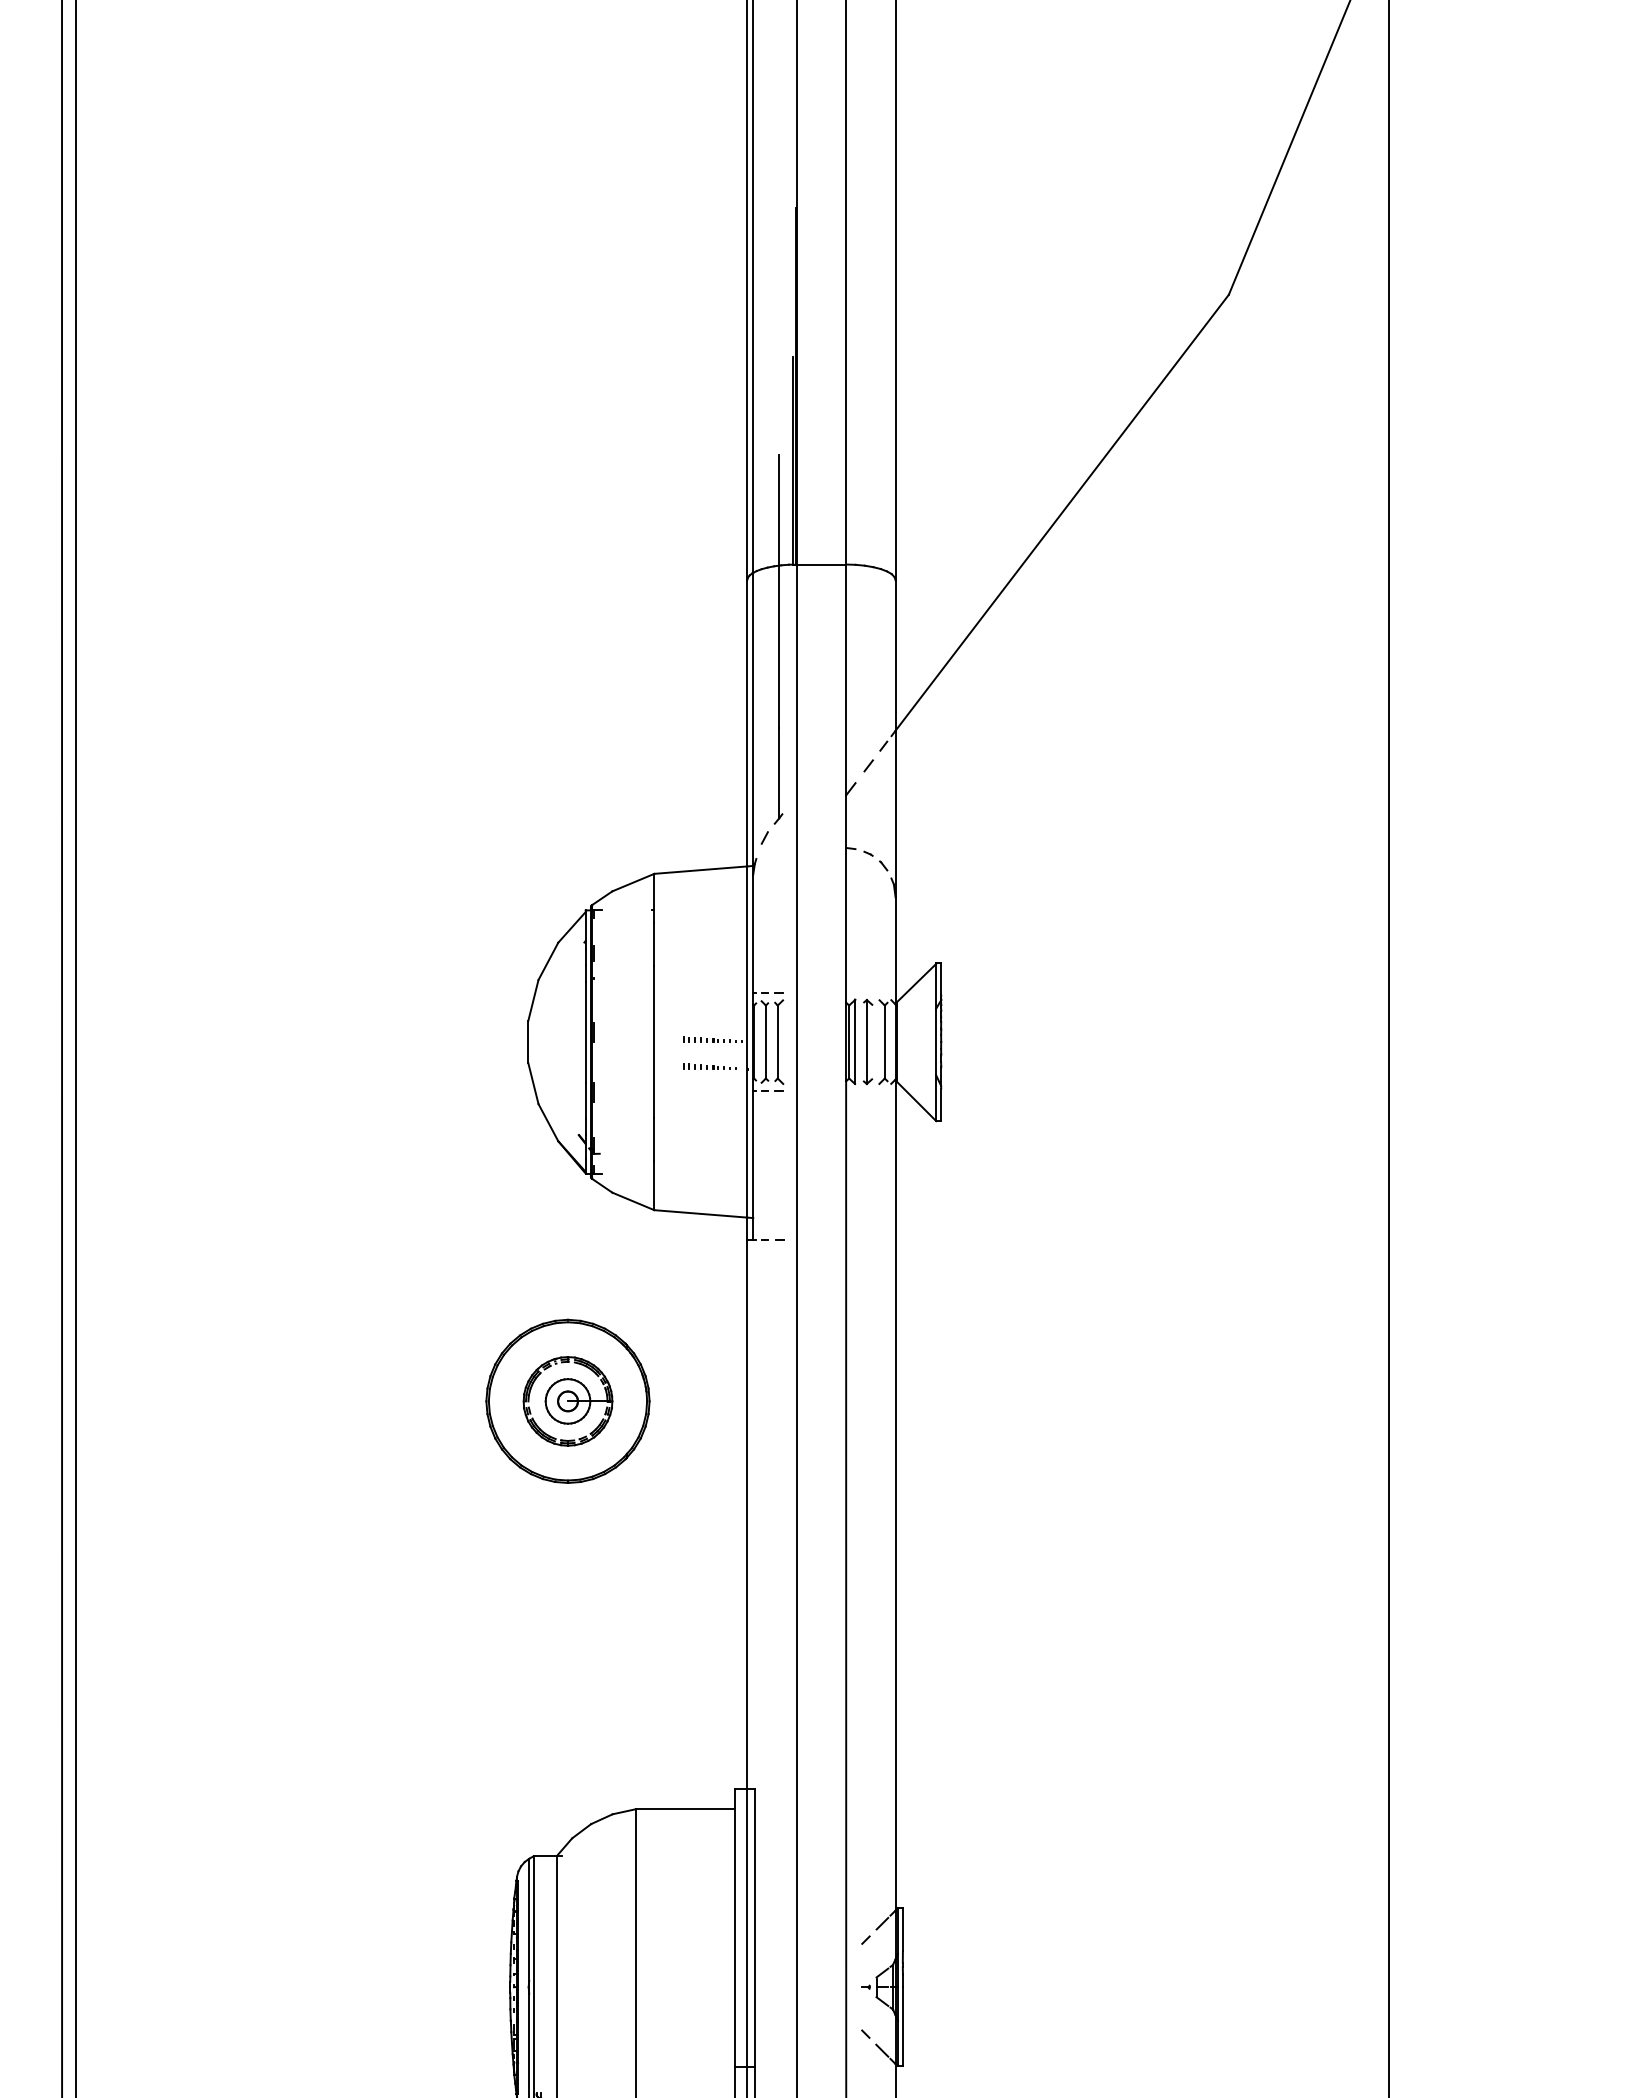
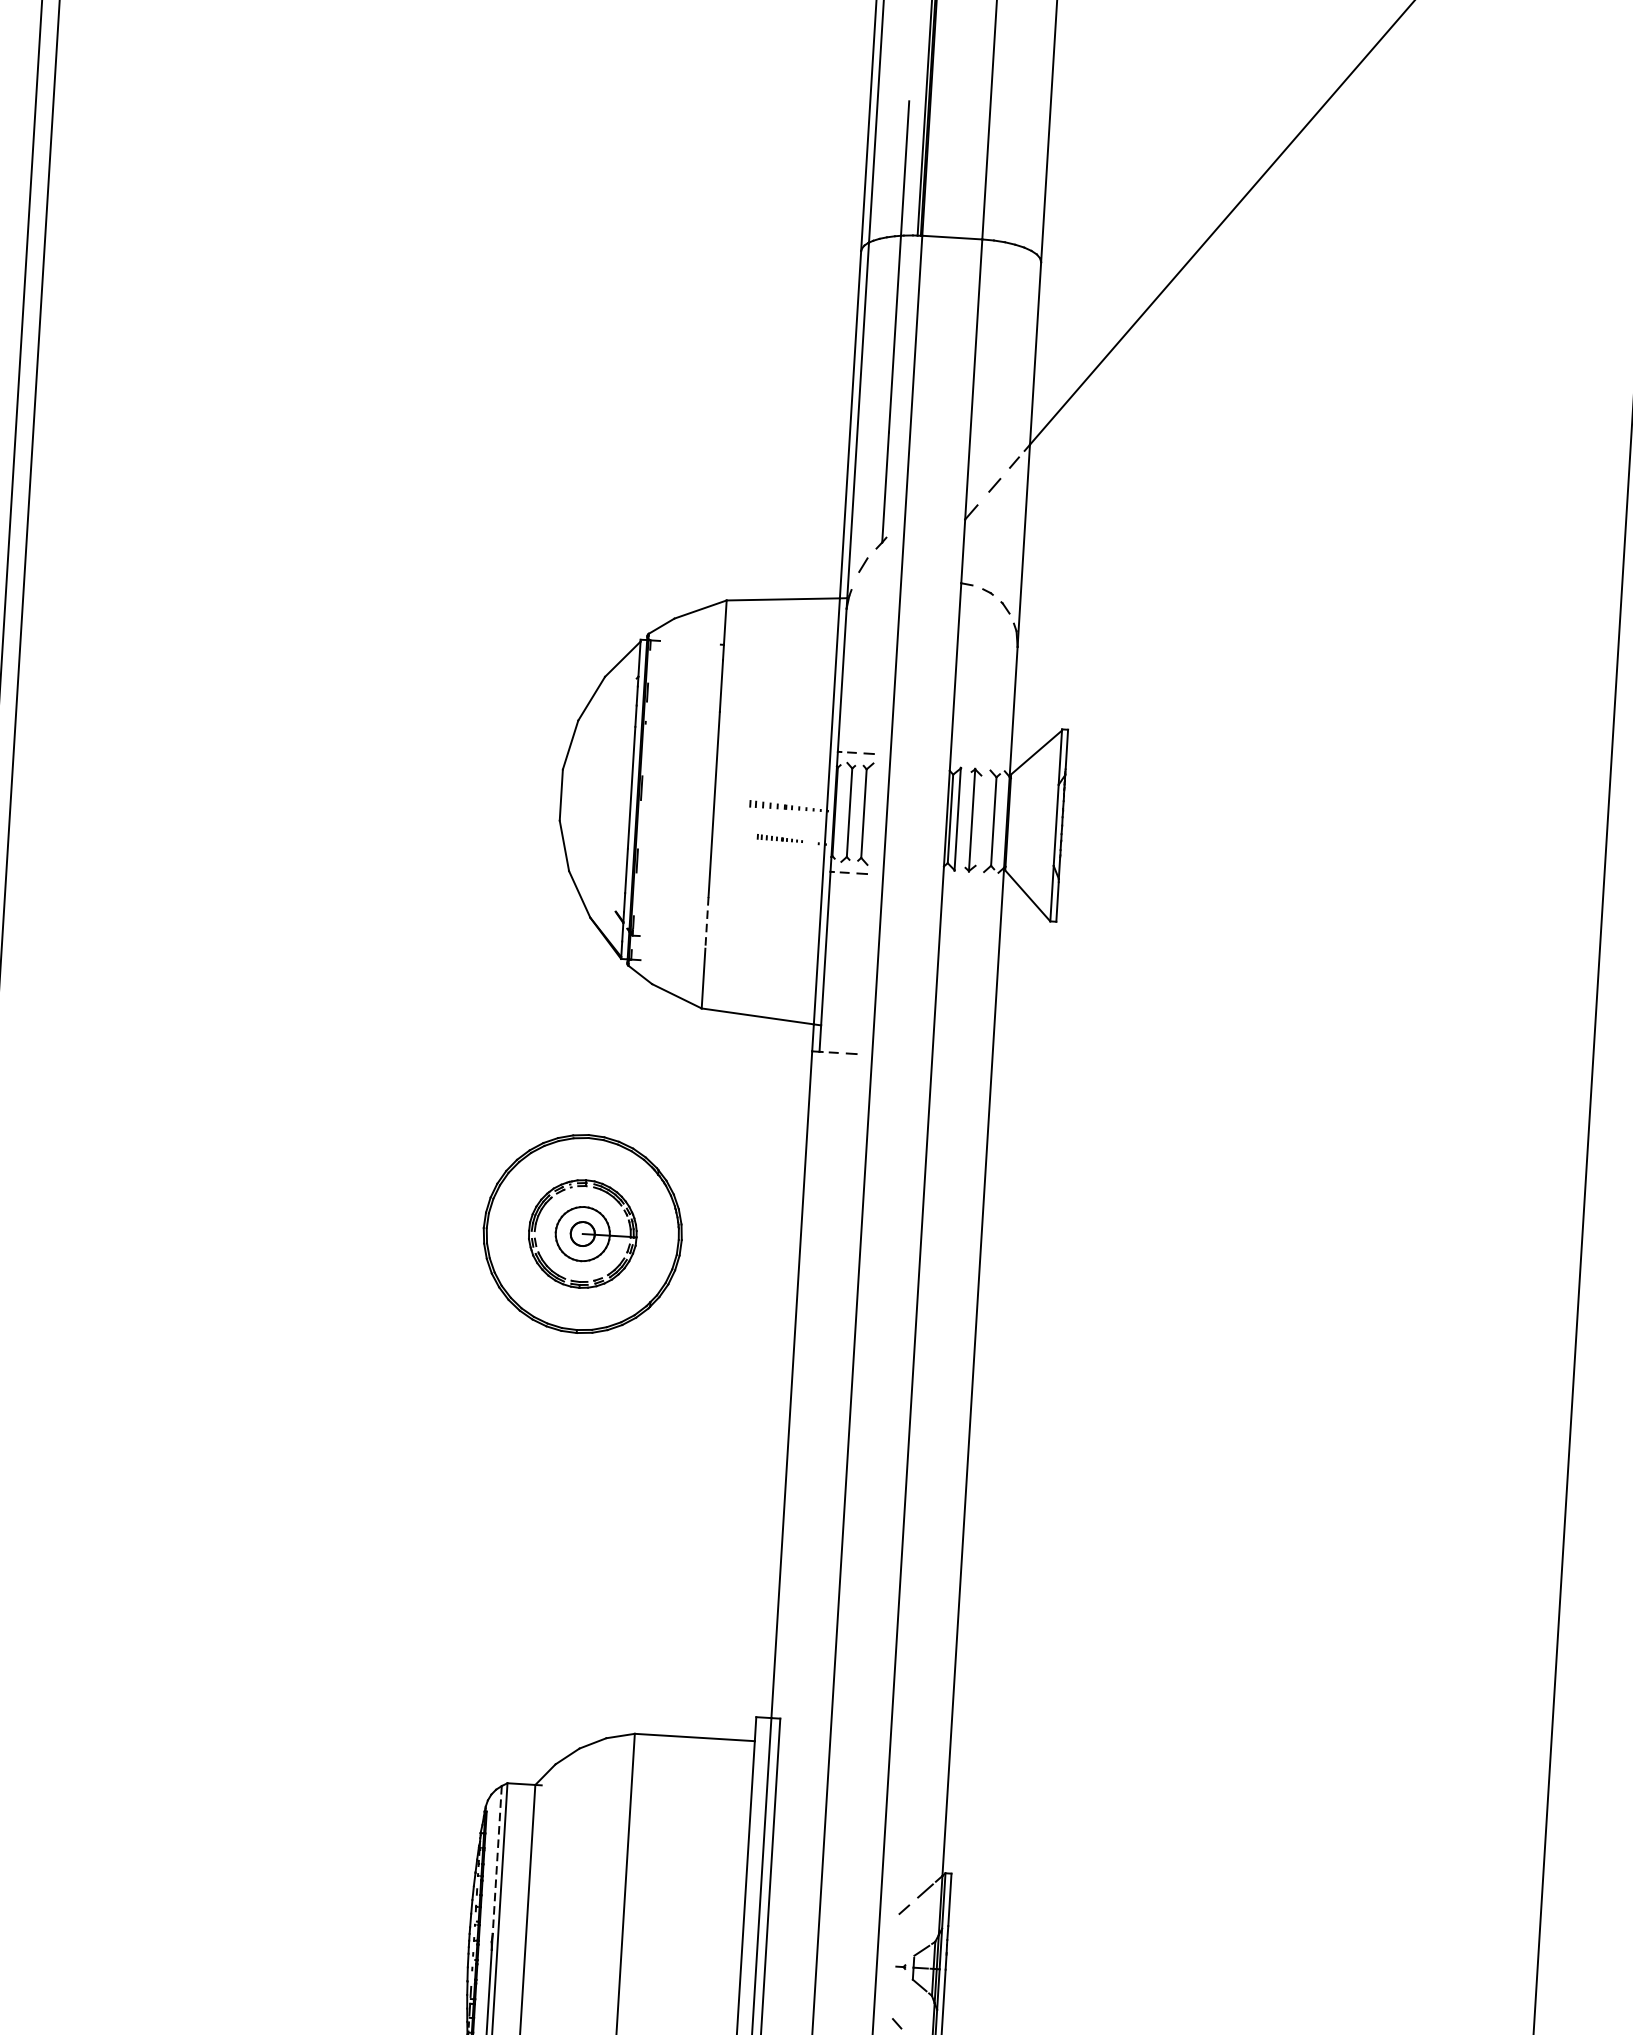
part: (709, 1066) -> (779, 838), size x0.7
line: (654, 1140) -> (707, 923), solid -> dashed
line: (529, 1919) -> (497, 1859), solid -> dashed

